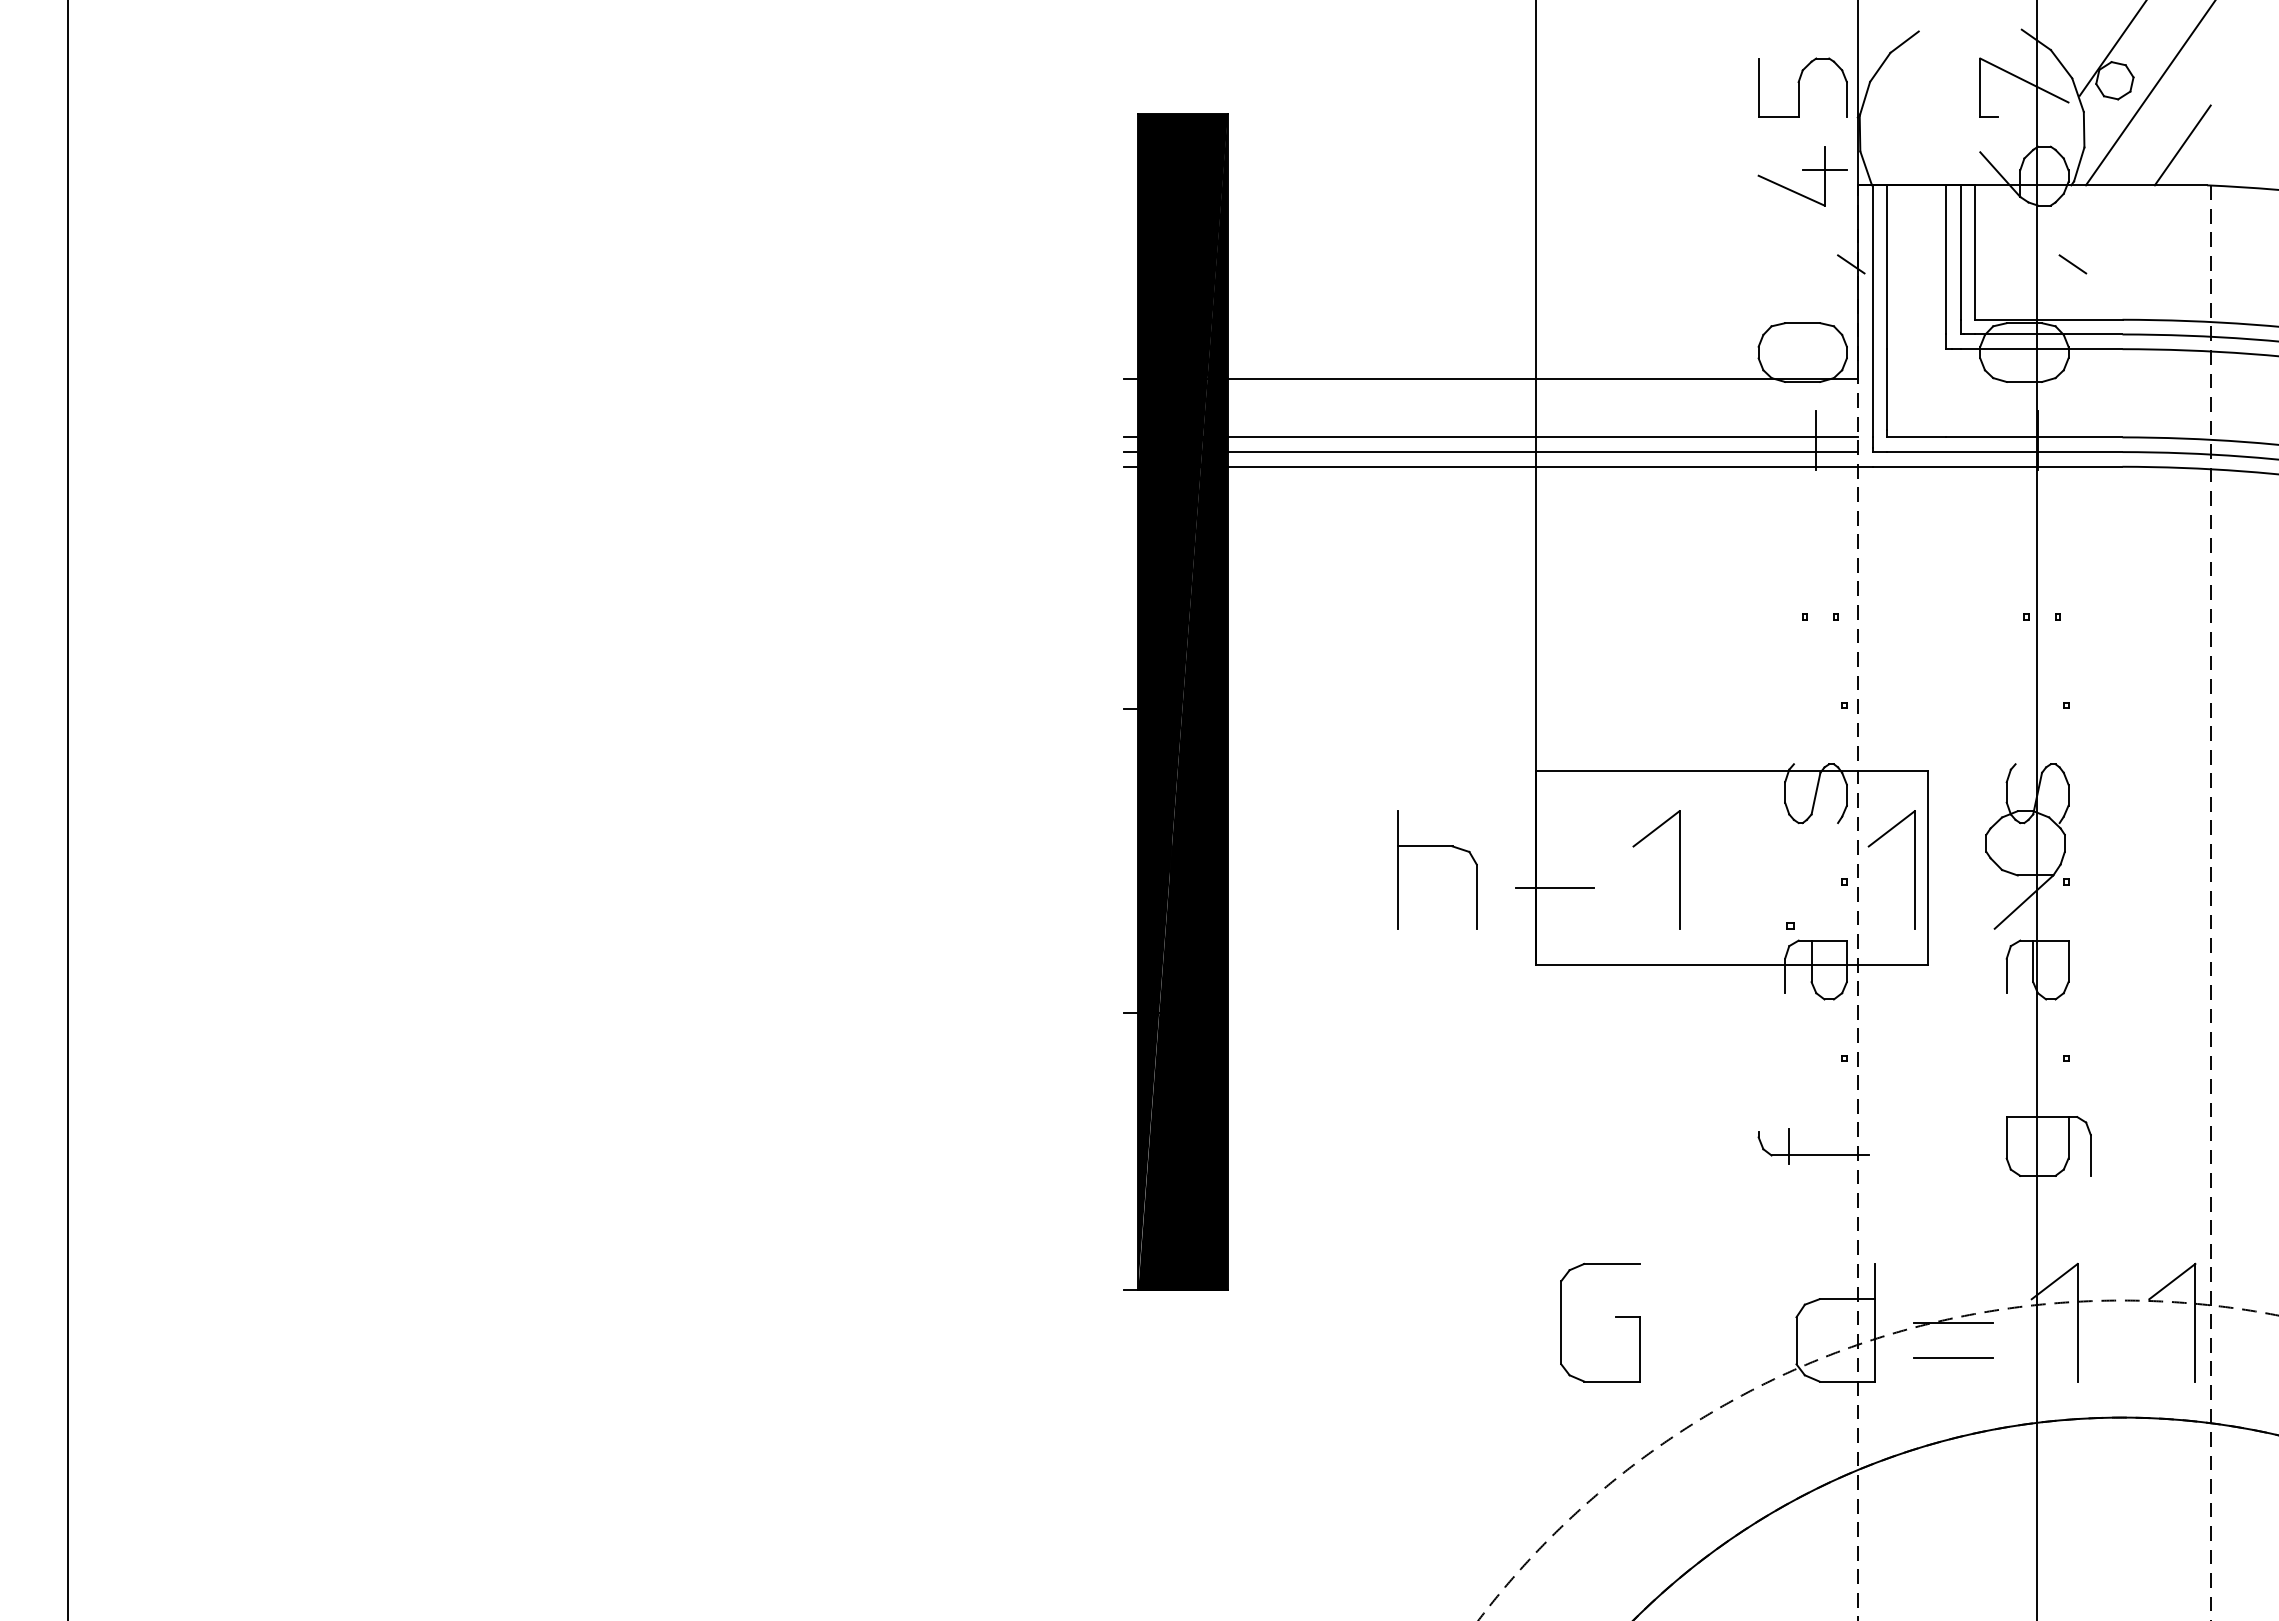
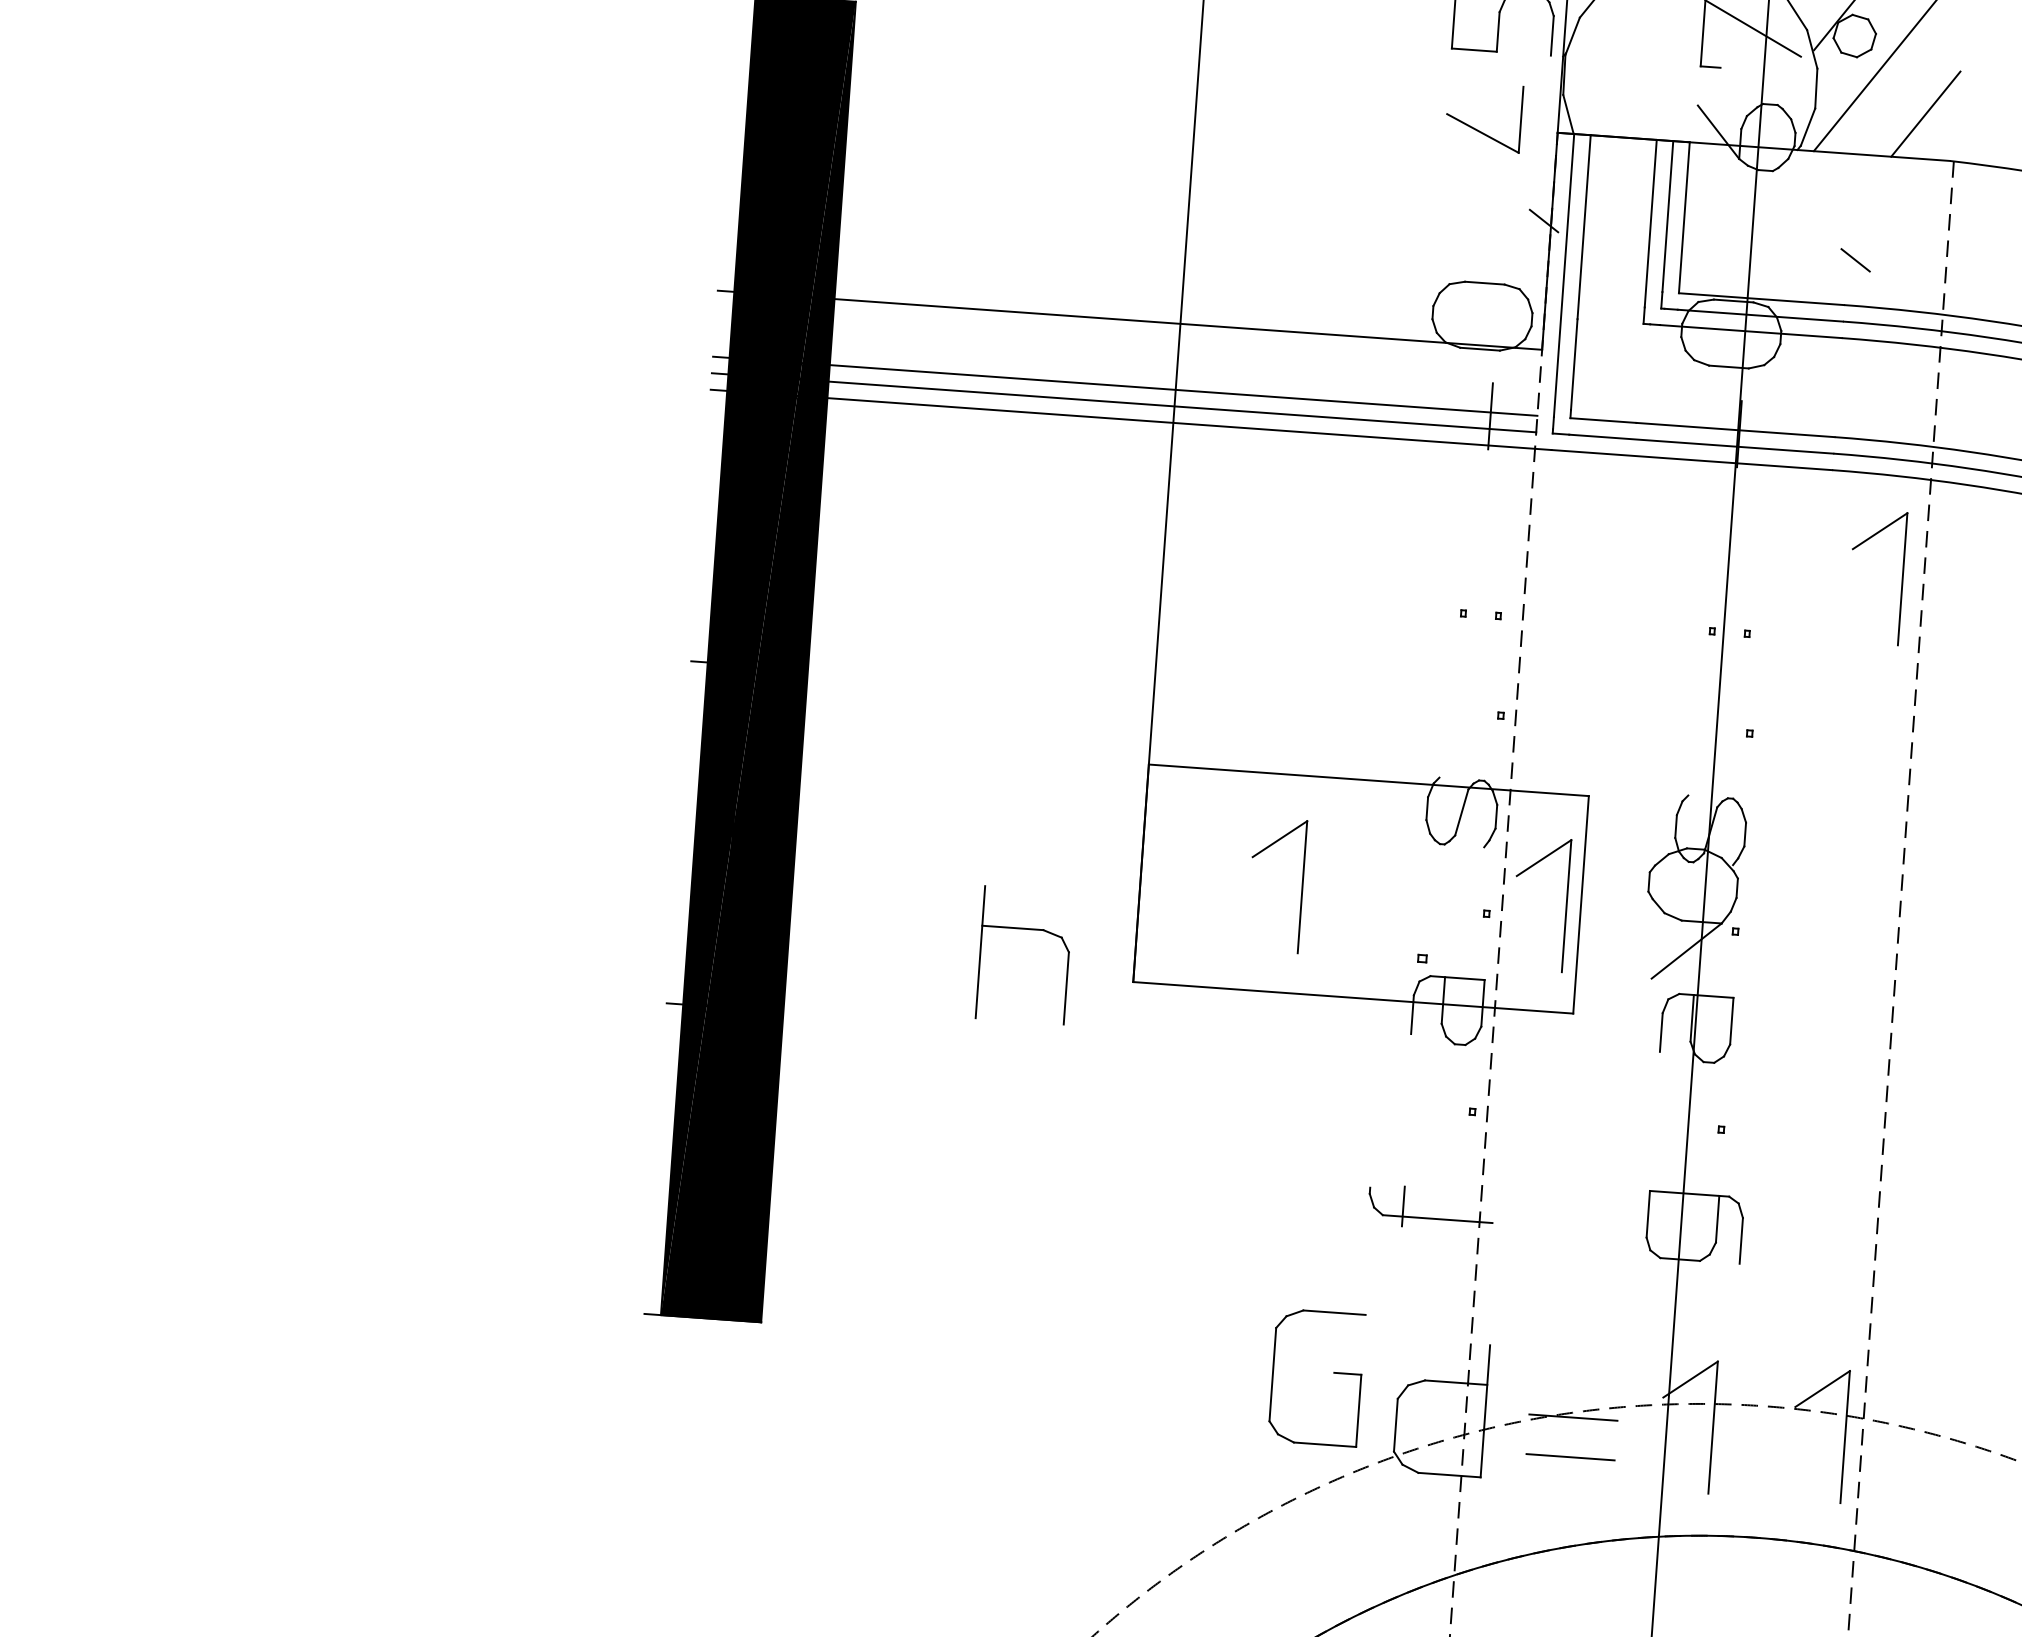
line: (1824, 170) -> (1521, 113), removed
line: (2072, 264) -> (1855, 260), moved
part: (2191, 558) -> (1902, 578), added
part: (1437, 846) -> (1026, 928), moved
line: (1554, 888) -> (1160, 897), removed
part: (1615, 1317) -> (1334, 1373), moved

